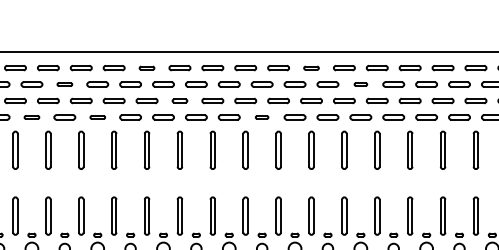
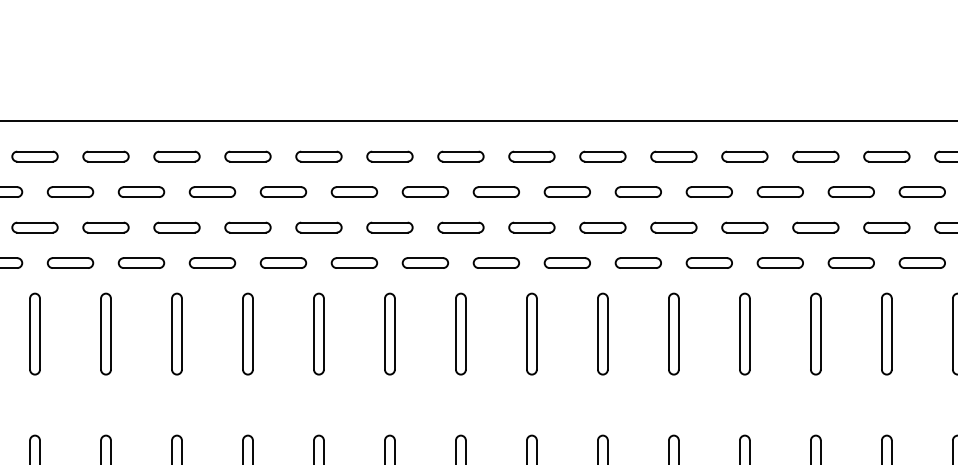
part: (146, 68) -> (317, 157), size x1.43
part: (311, 68) -> (673, 157), size x1.43
part: (64, 84) -> (140, 192), size x1.43
part: (360, 84) -> (779, 192), size x1.67
part: (179, 100) -> (388, 226), size x1.43
part: (31, 117) -> (69, 263), size x1.43
part: (97, 117) -> (211, 263), size x1.43
part: (261, 117) -> (565, 263), size x1.67

